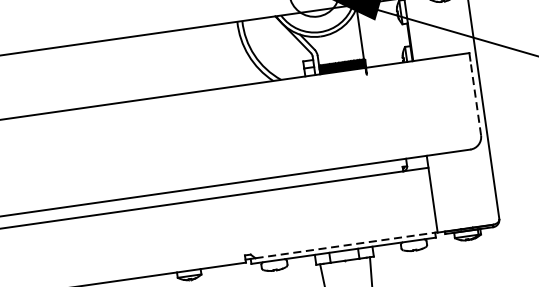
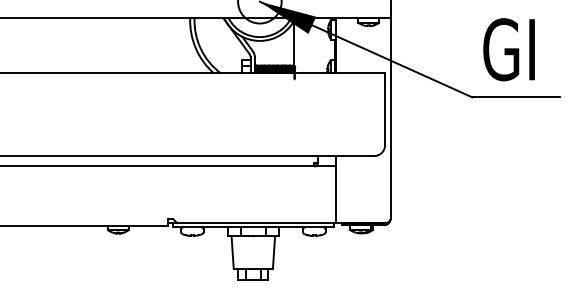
line: (476, 97) -> (385, 112), dashed -> solid
line: (346, 244) -> (256, 222), dashed -> solid

